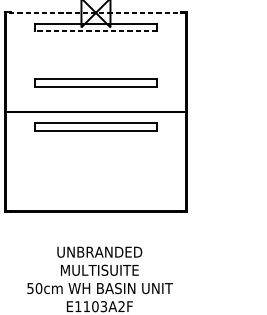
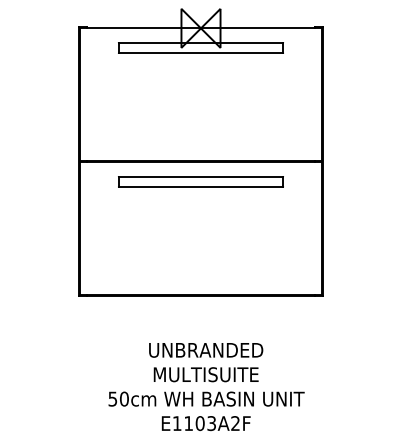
line: (95, 13) -> (200, 28), dashed -> solid
line: (95, 30) -> (200, 52), dashed -> solid
part: (95, 82) -> (200, 122), removed

